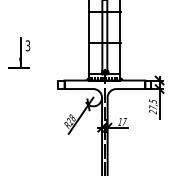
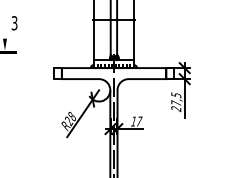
line: (20, 52) -> (4, 31), removed

